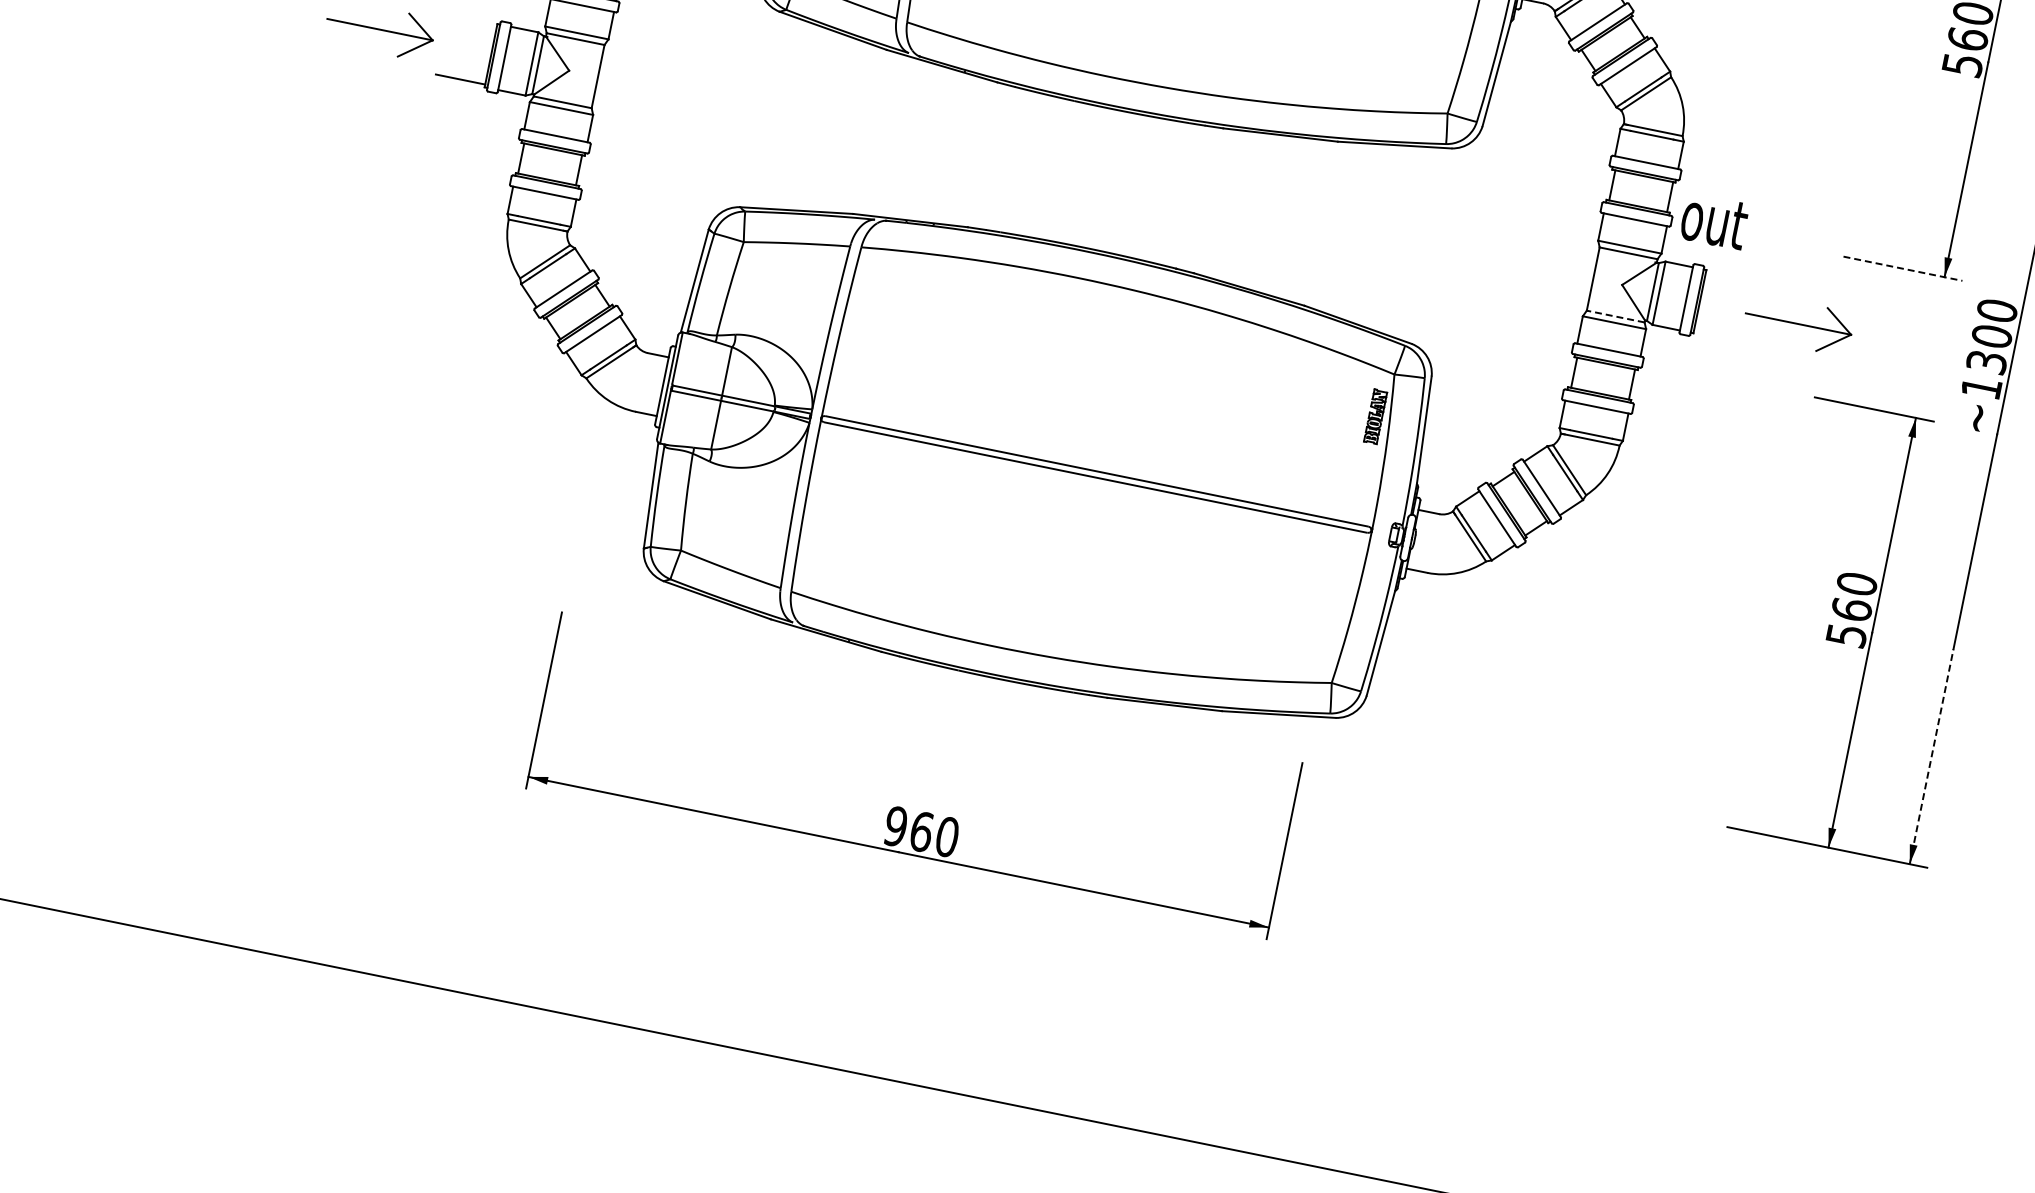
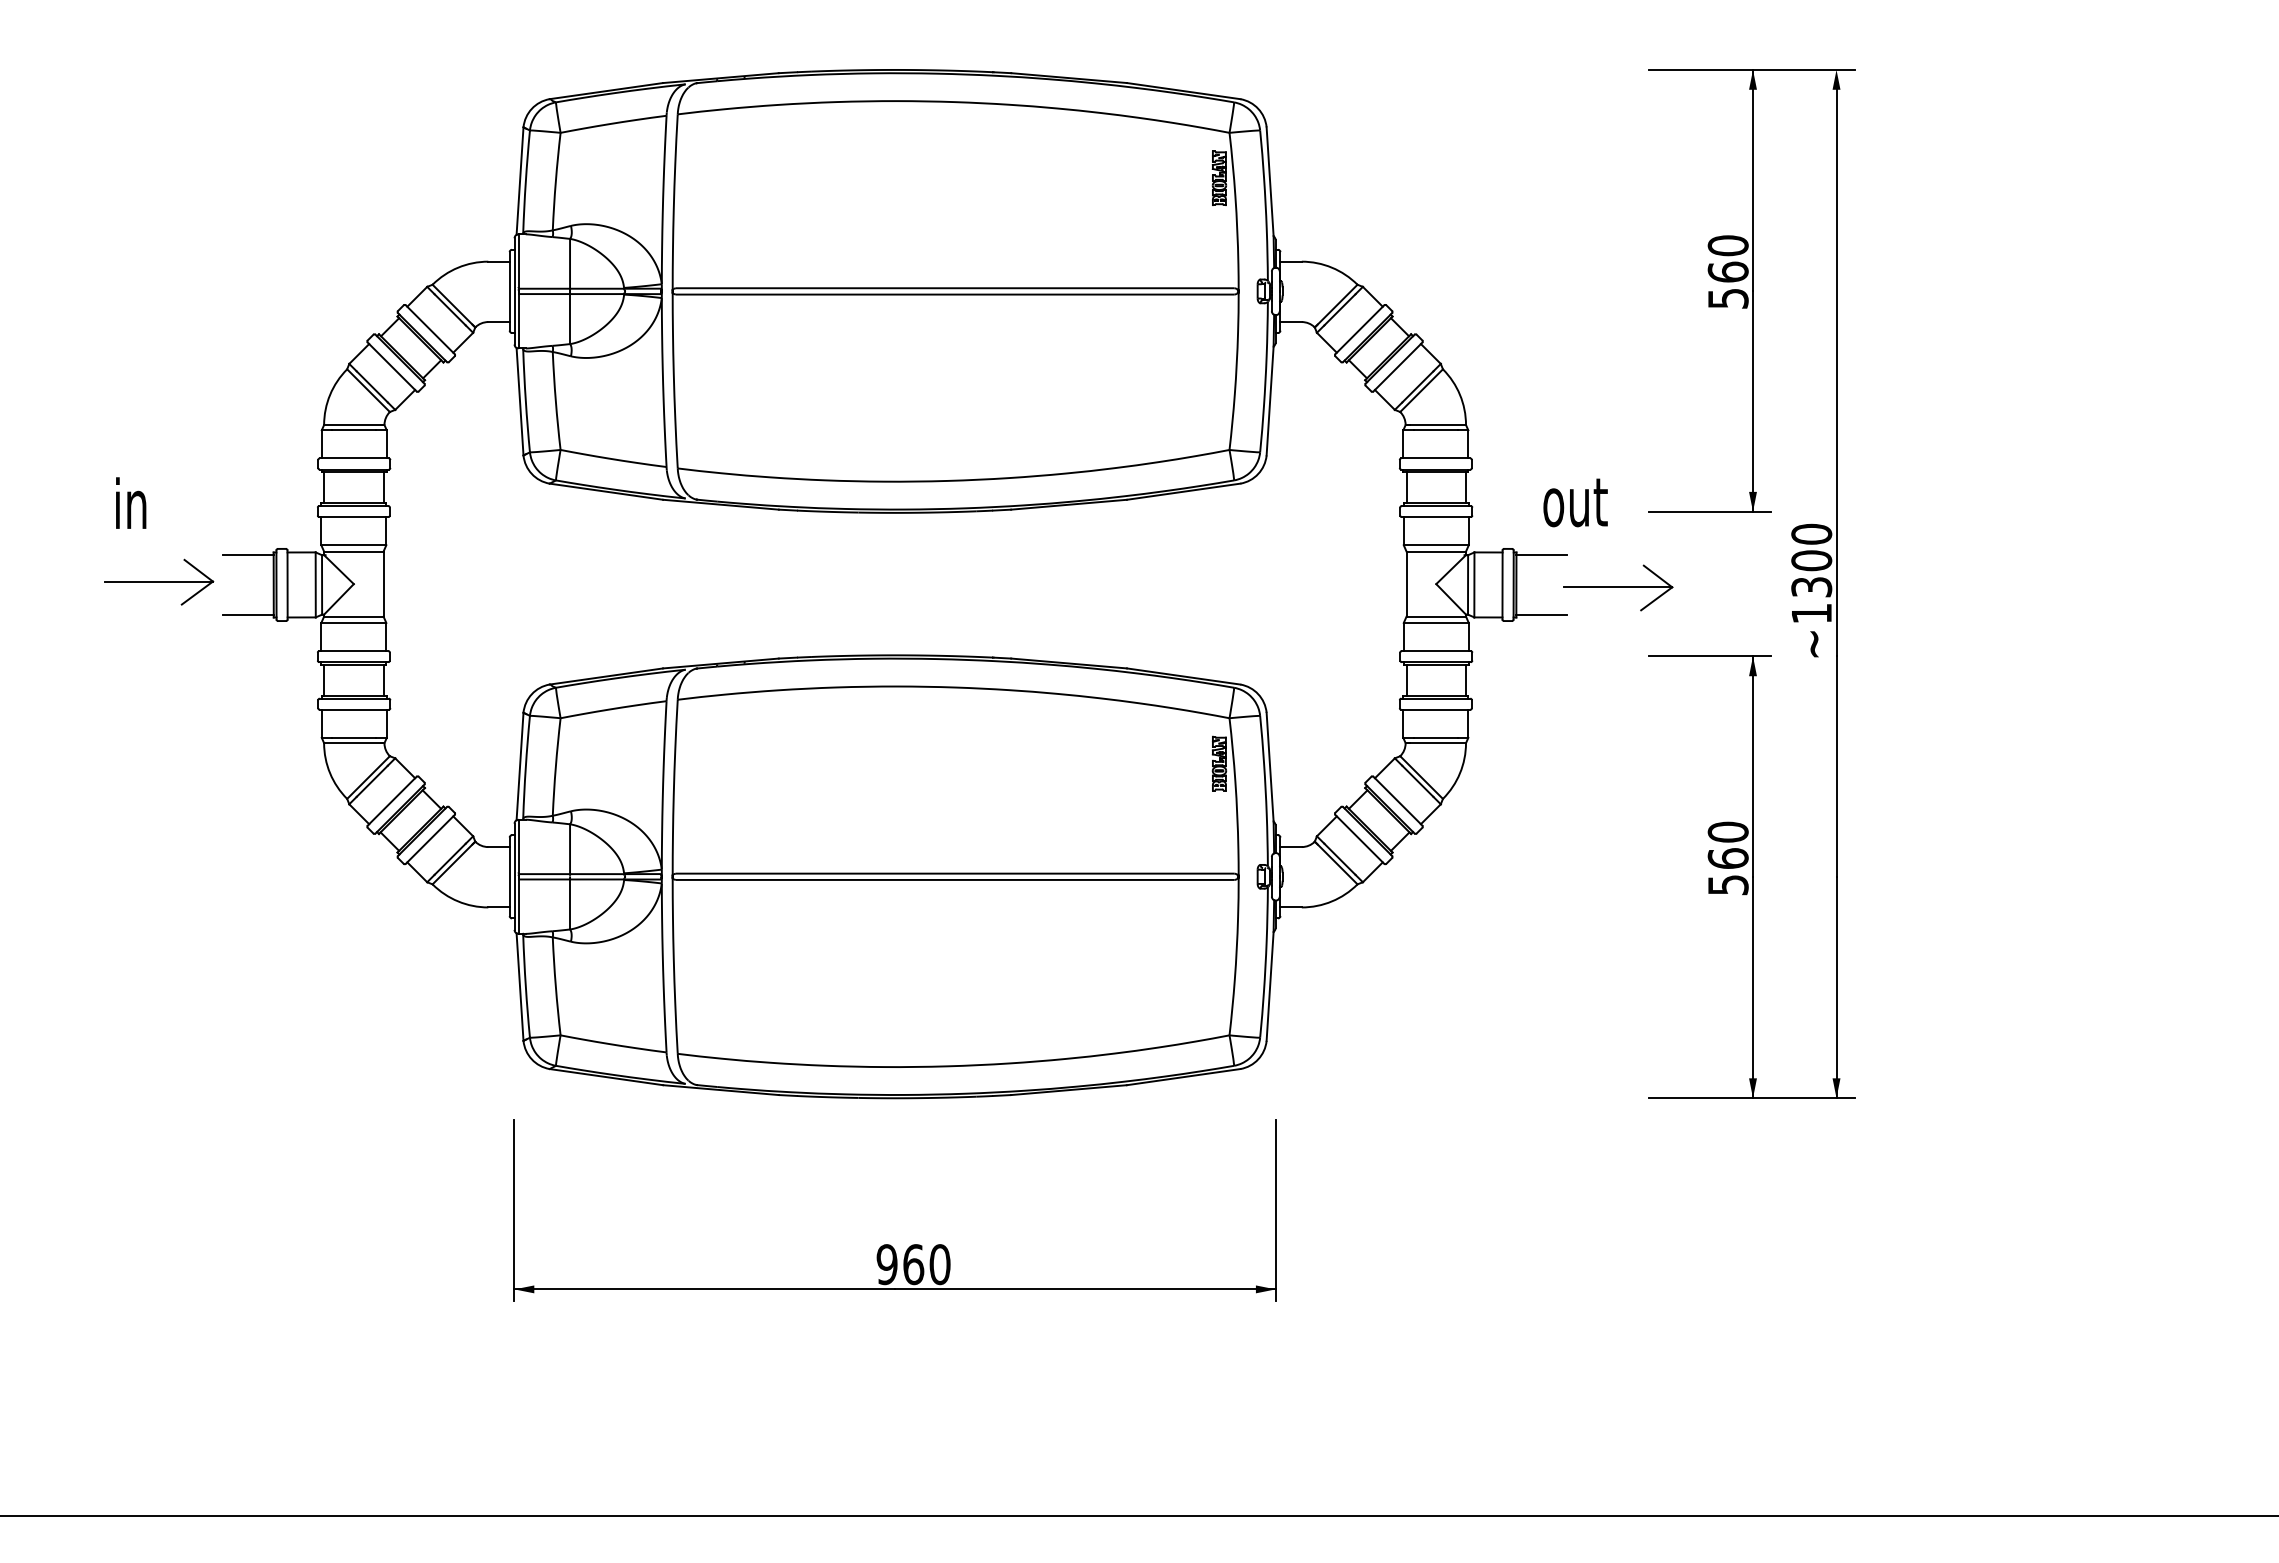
line: (471, 21) -> (247, 555), added
text: (1714, 221) -> (1575, 502), moved
line: (1903, 268) -> (1710, 511), dashed -> solid
line: (1730, 277) -> (1541, 555), added
line: (1615, 316) -> (1436, 616), dashed -> solid
line: (1718, 335) -> (1541, 614), added
line: (1931, 756) -> (1836, 987), dashed -> solid
part: (902, 807) -> (889, 1244), moved

